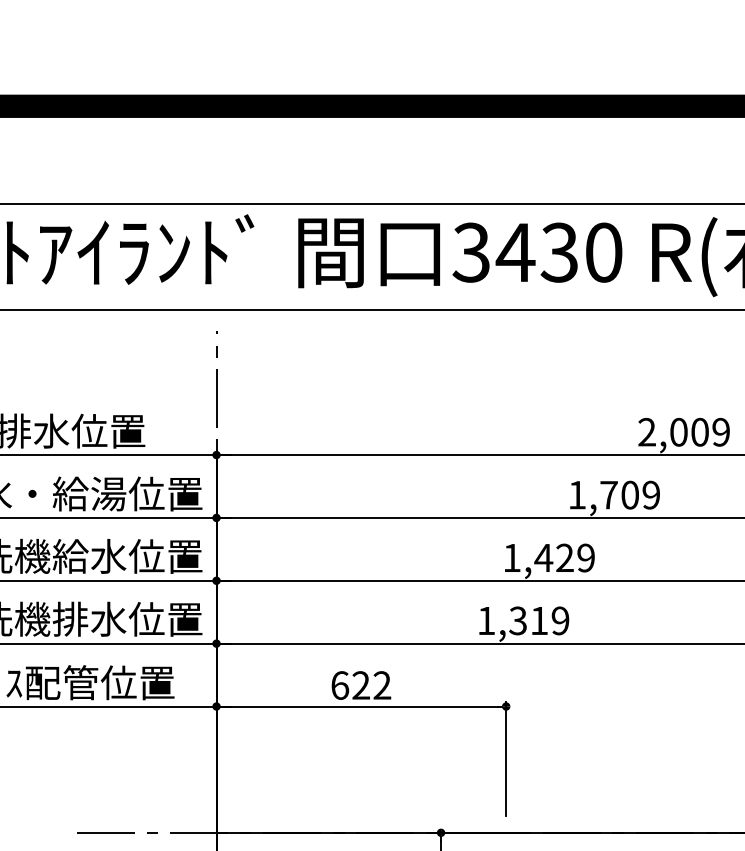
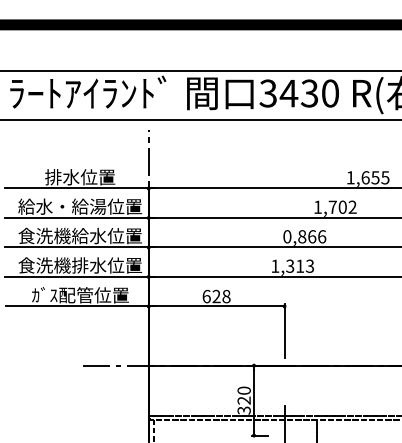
text: (682, 431) -> (367, 177), 2,009 -> 1,655
text: (650, 495) -> (352, 207), 1,709 -> 1,702
text: (548, 557) -> (304, 236), 1,429 -> 0,866
text: (561, 619) -> (310, 265), 1,319 -> 1,313
text: (382, 685) -> (226, 296), 622 -> 628

